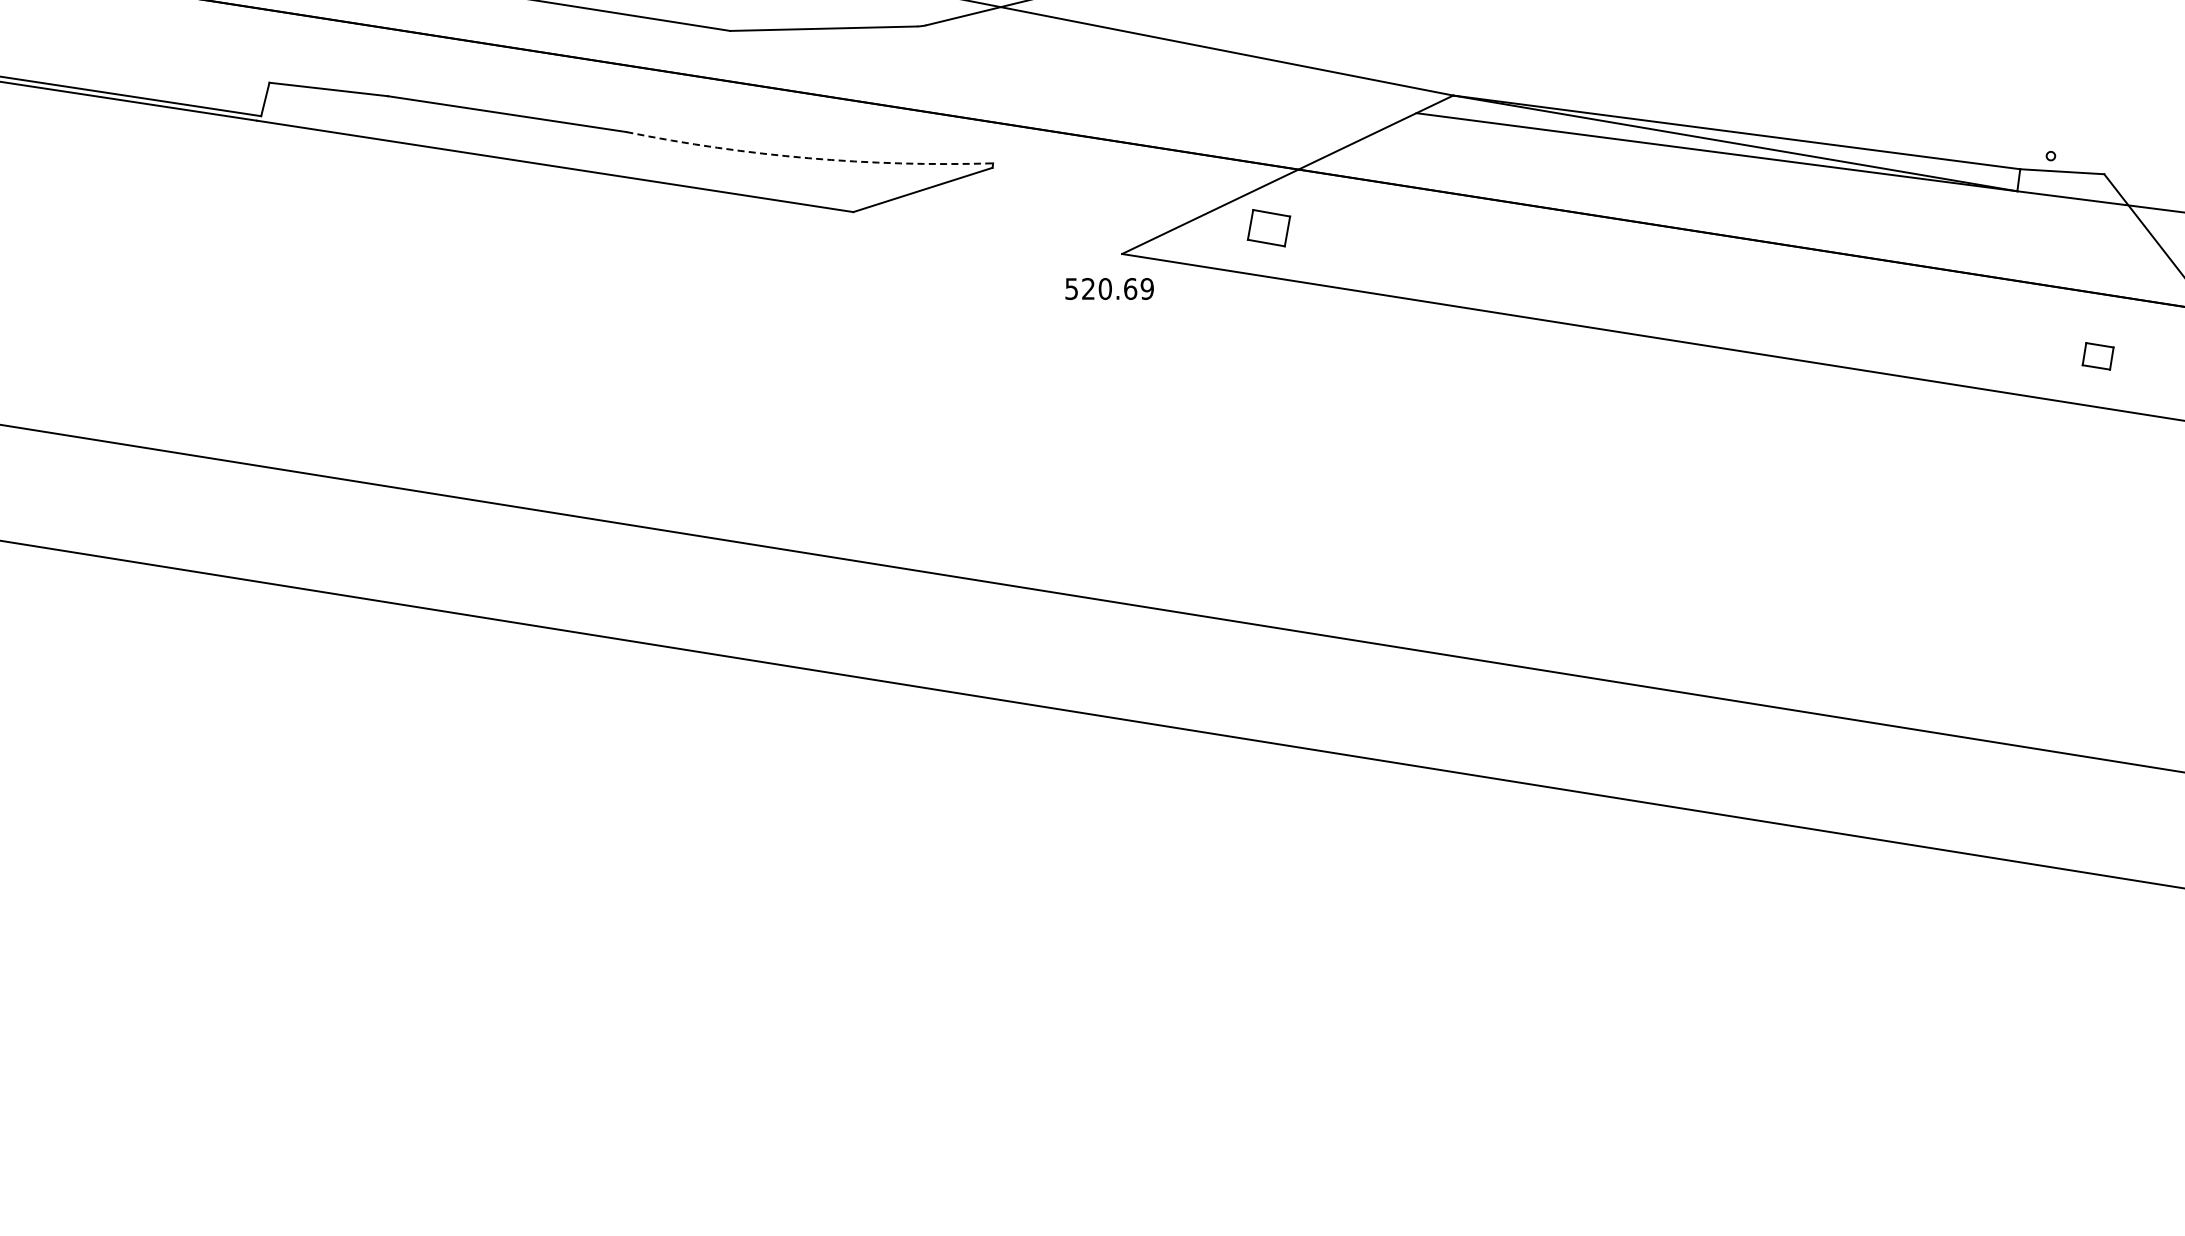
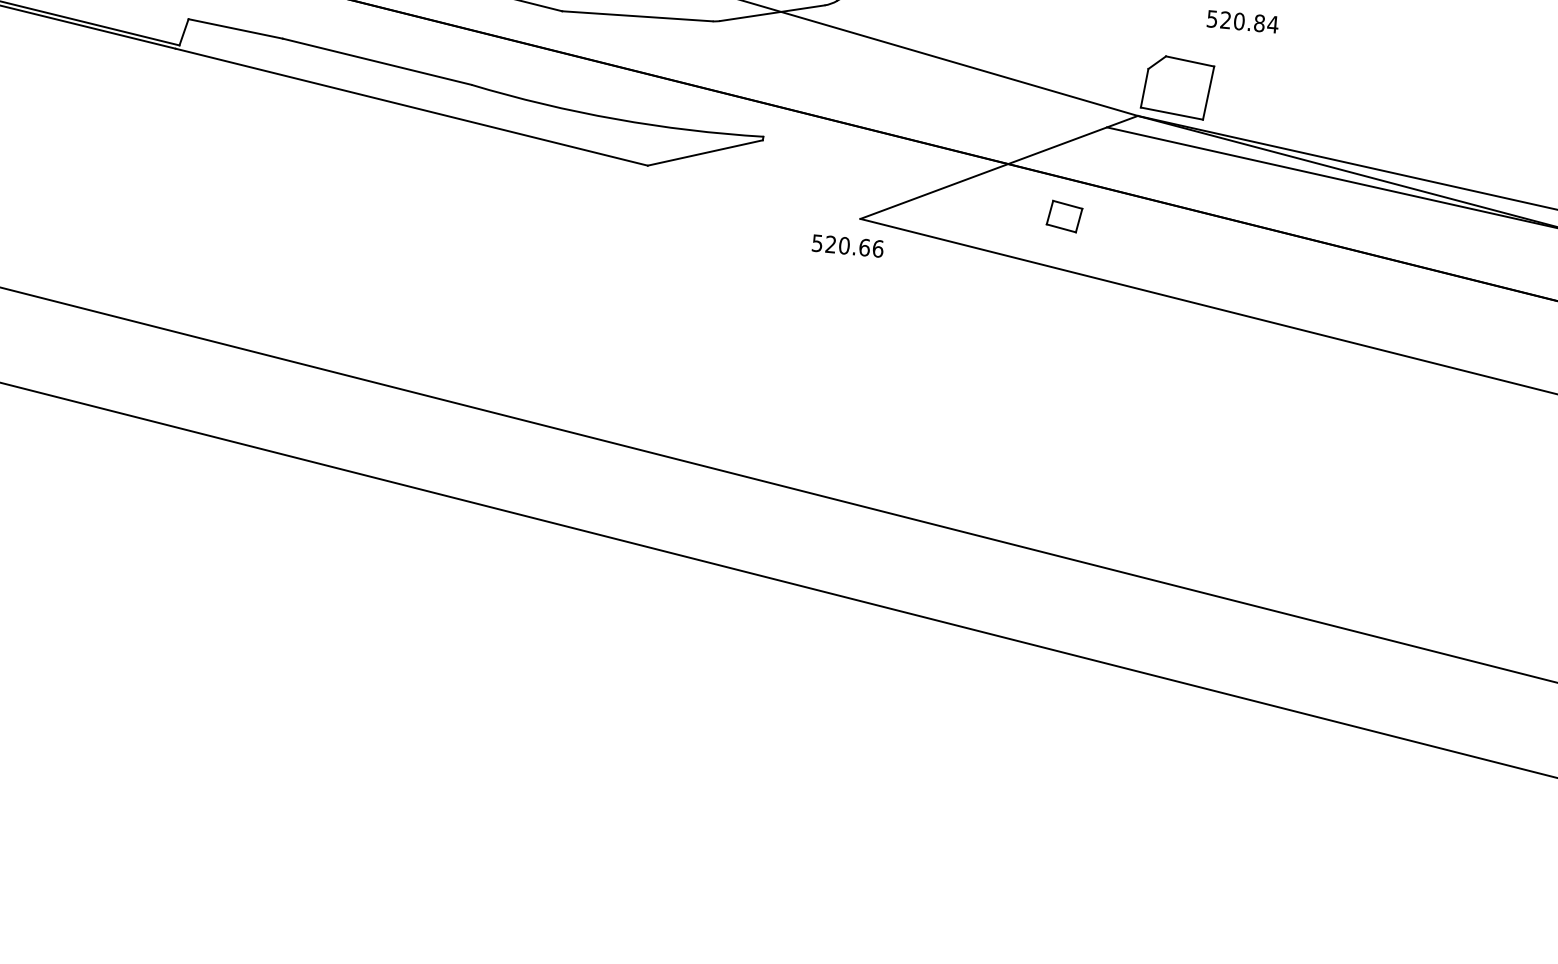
part: (1499, 55) -> (1177, 87), added
arc: (808, 158) -> (615, 119), dashed -> solid
part: (1268, 228) -> (1064, 216), moved
text: (1147, 288) -> (878, 248), 520.69 -> 520.66

